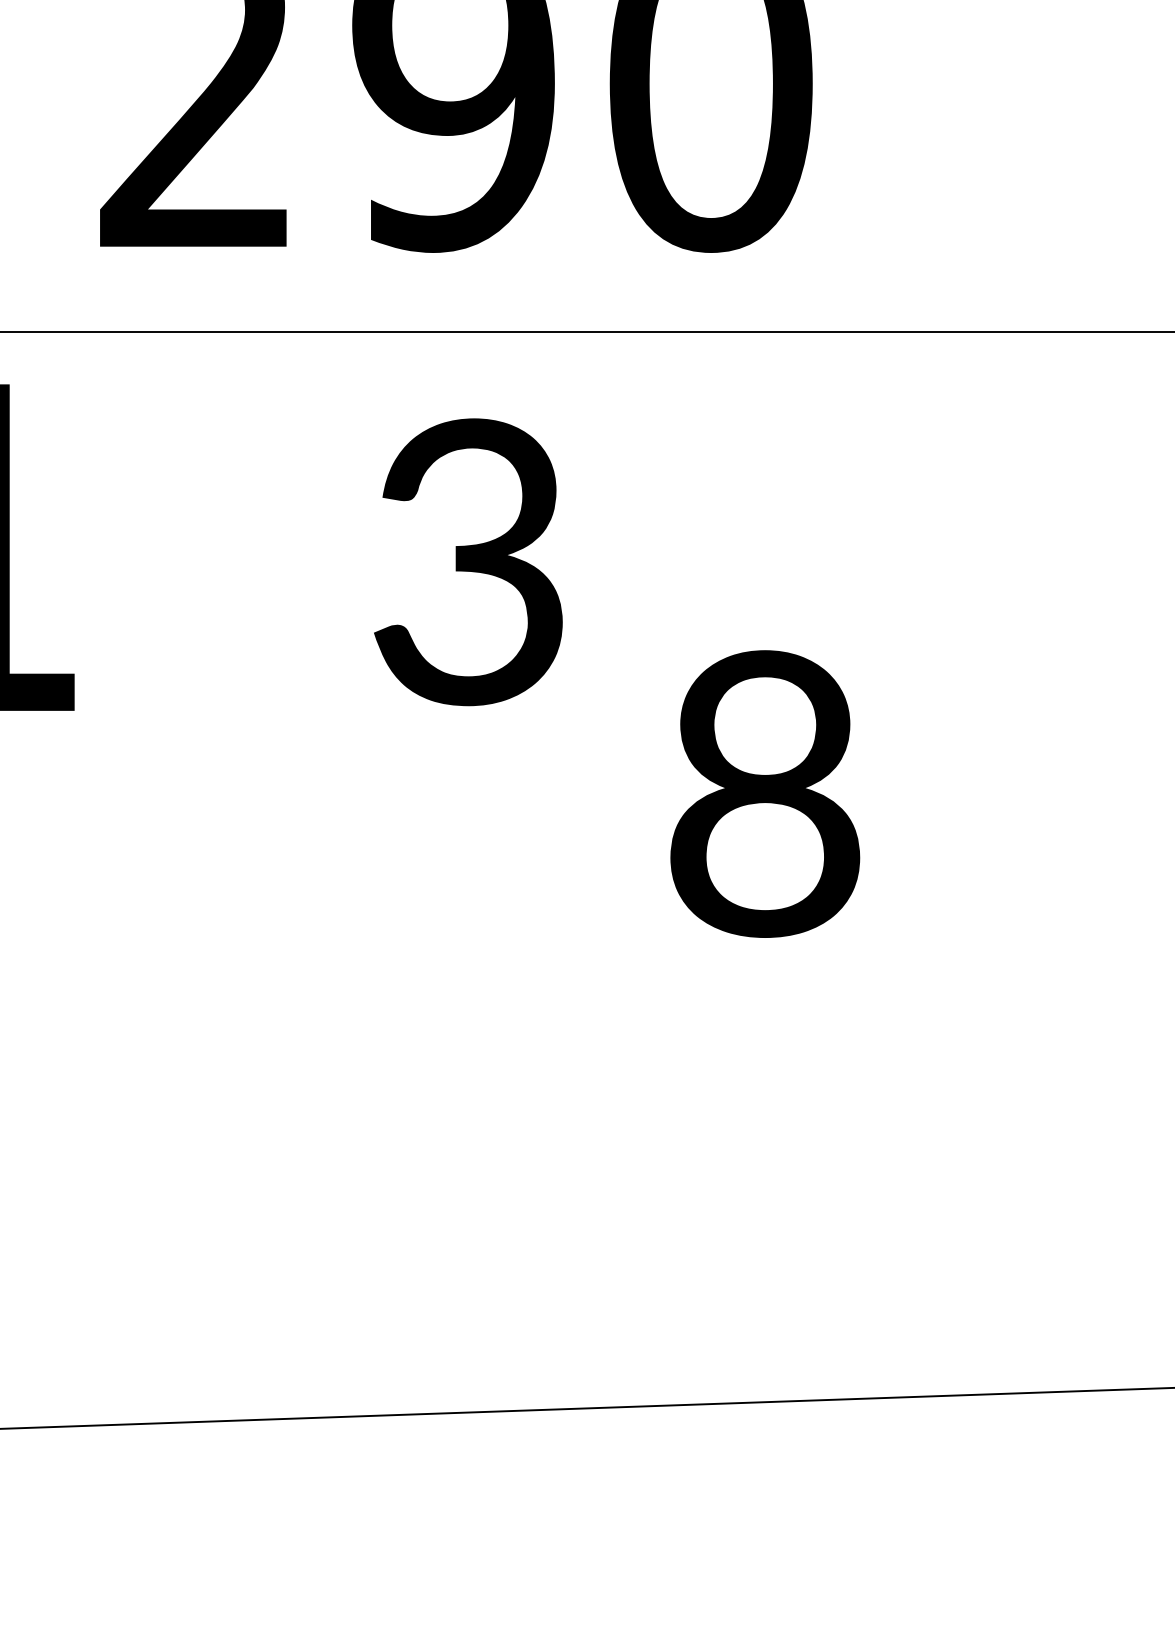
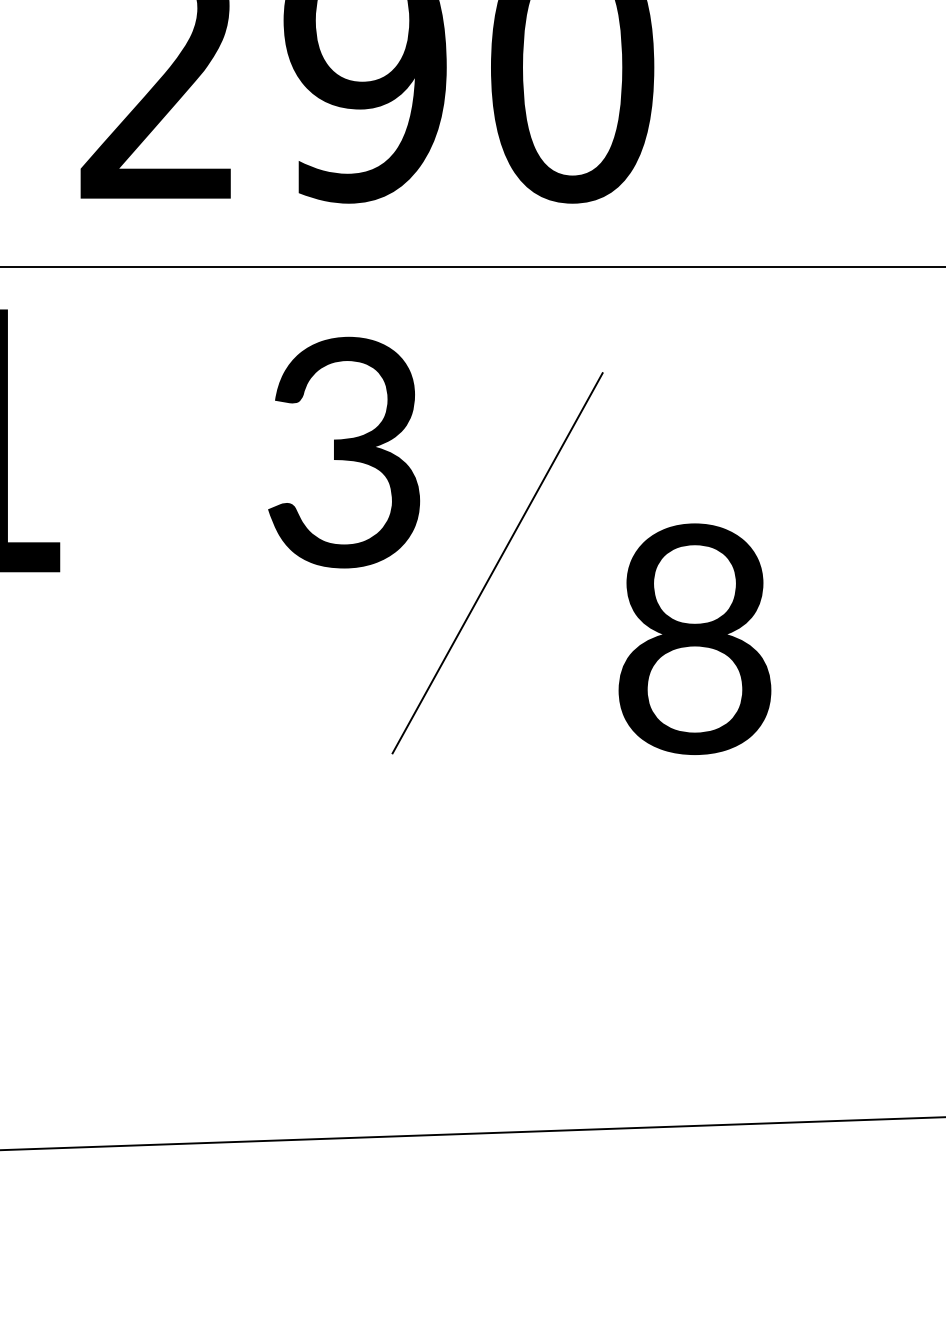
text: (468, 562) -> (344, 452), moved
line: (617, 699) -> (497, 563), added
text: (765, 793) -> (695, 638), moved

